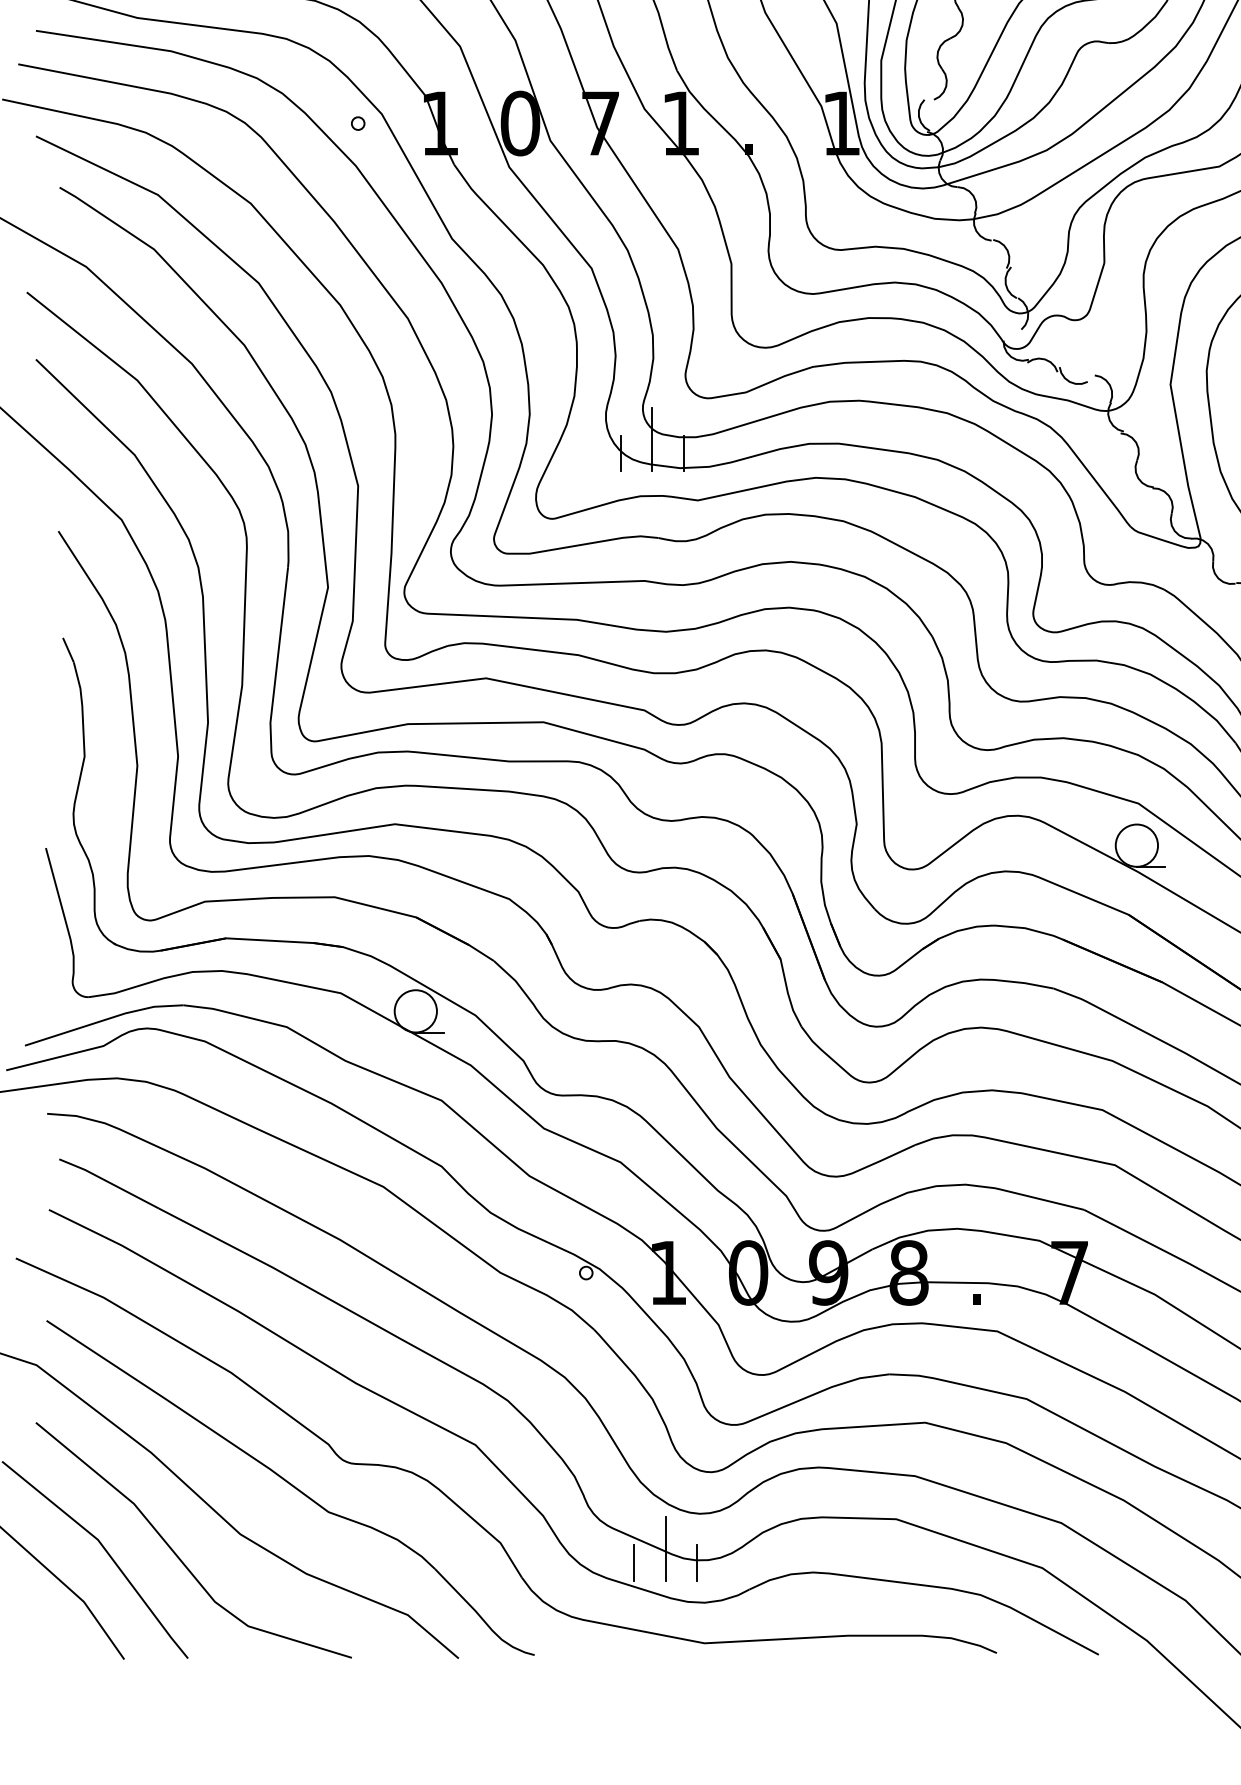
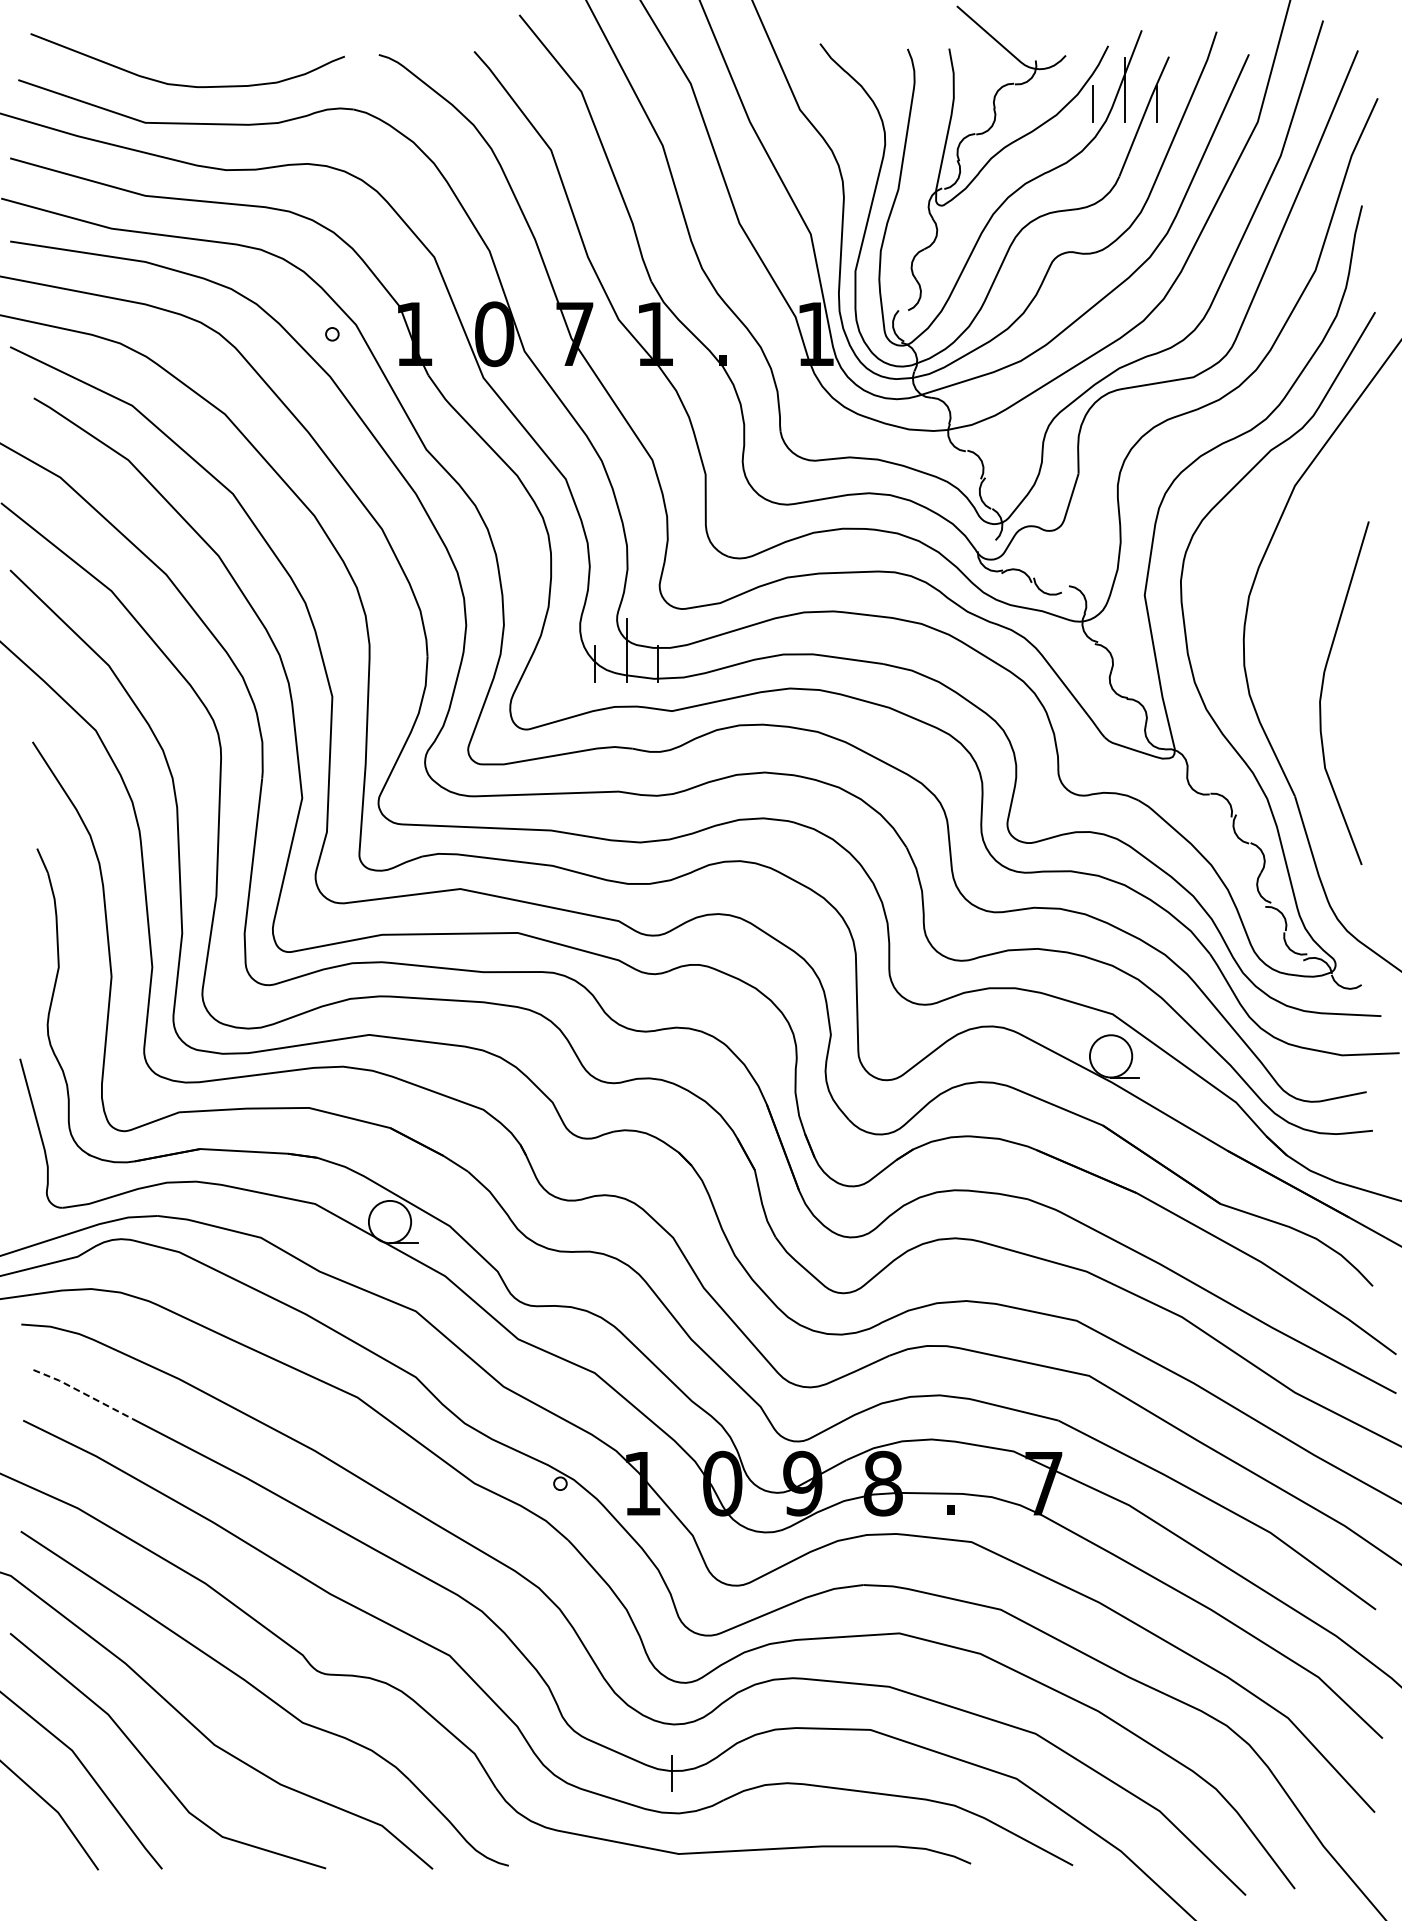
line: (109, 1182) -> (83, 1393), solid -> dashed
line: (665, 1548) -> (639, 1759), removed
line: (634, 1562) -> (608, 1773), removed

